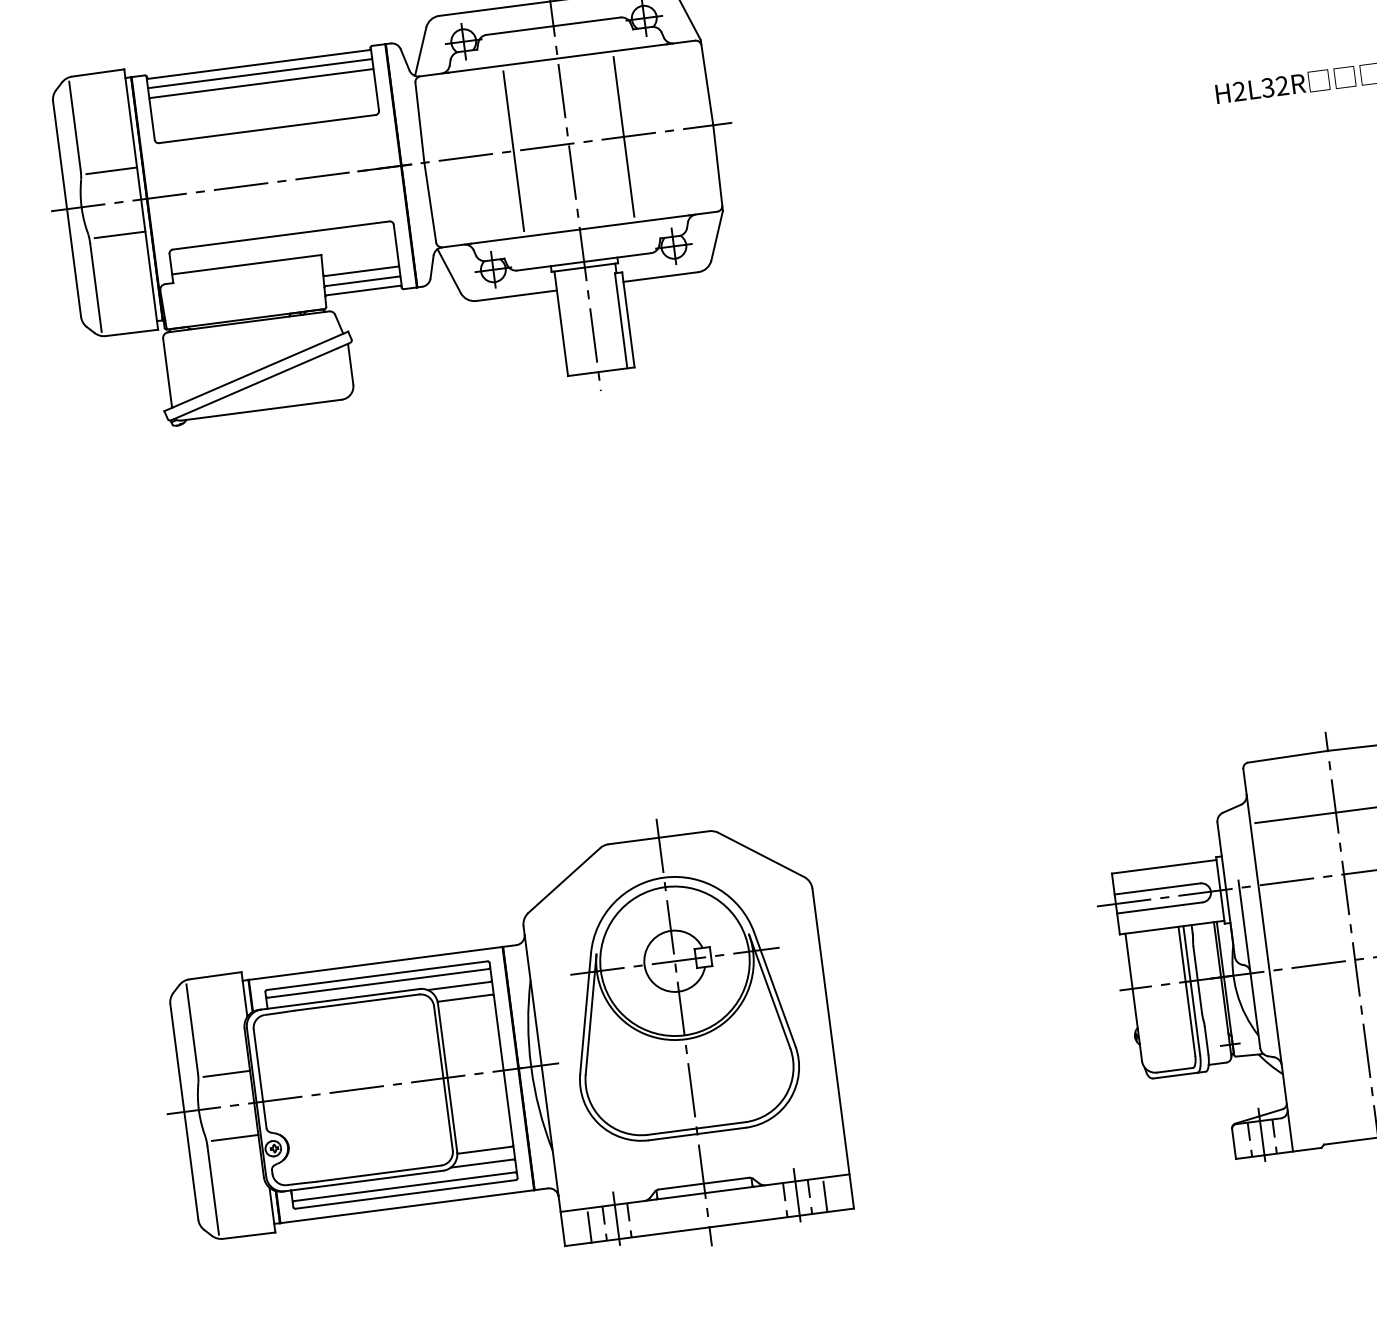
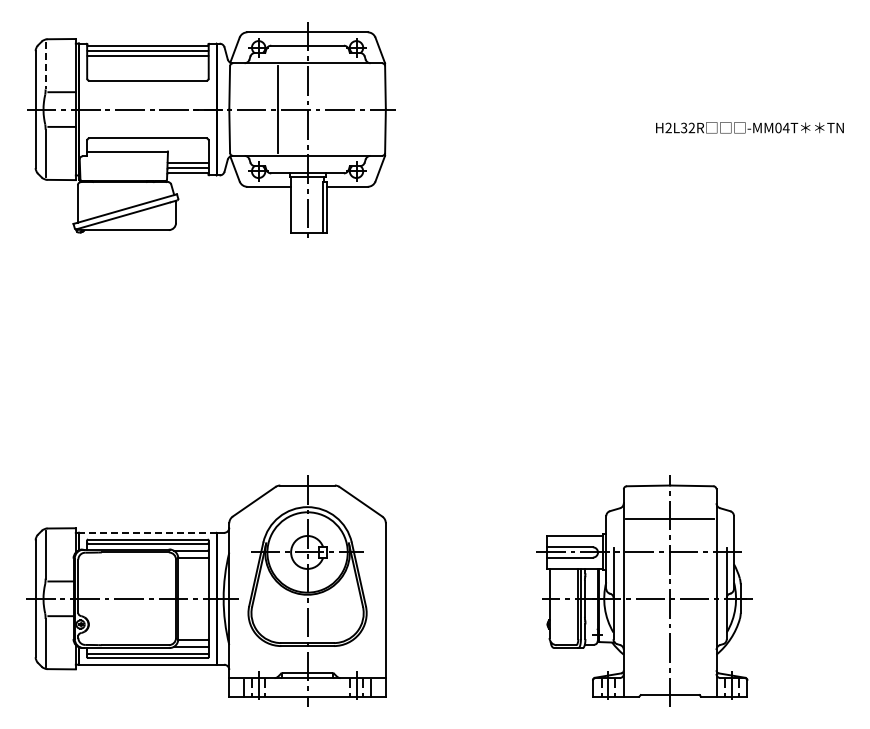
line: (74, 125) -> (45, 65), solid -> dashed
line: (624, 136) -> (337, 109), removed
line: (374, 962) -> (147, 532), solid -> dashed

